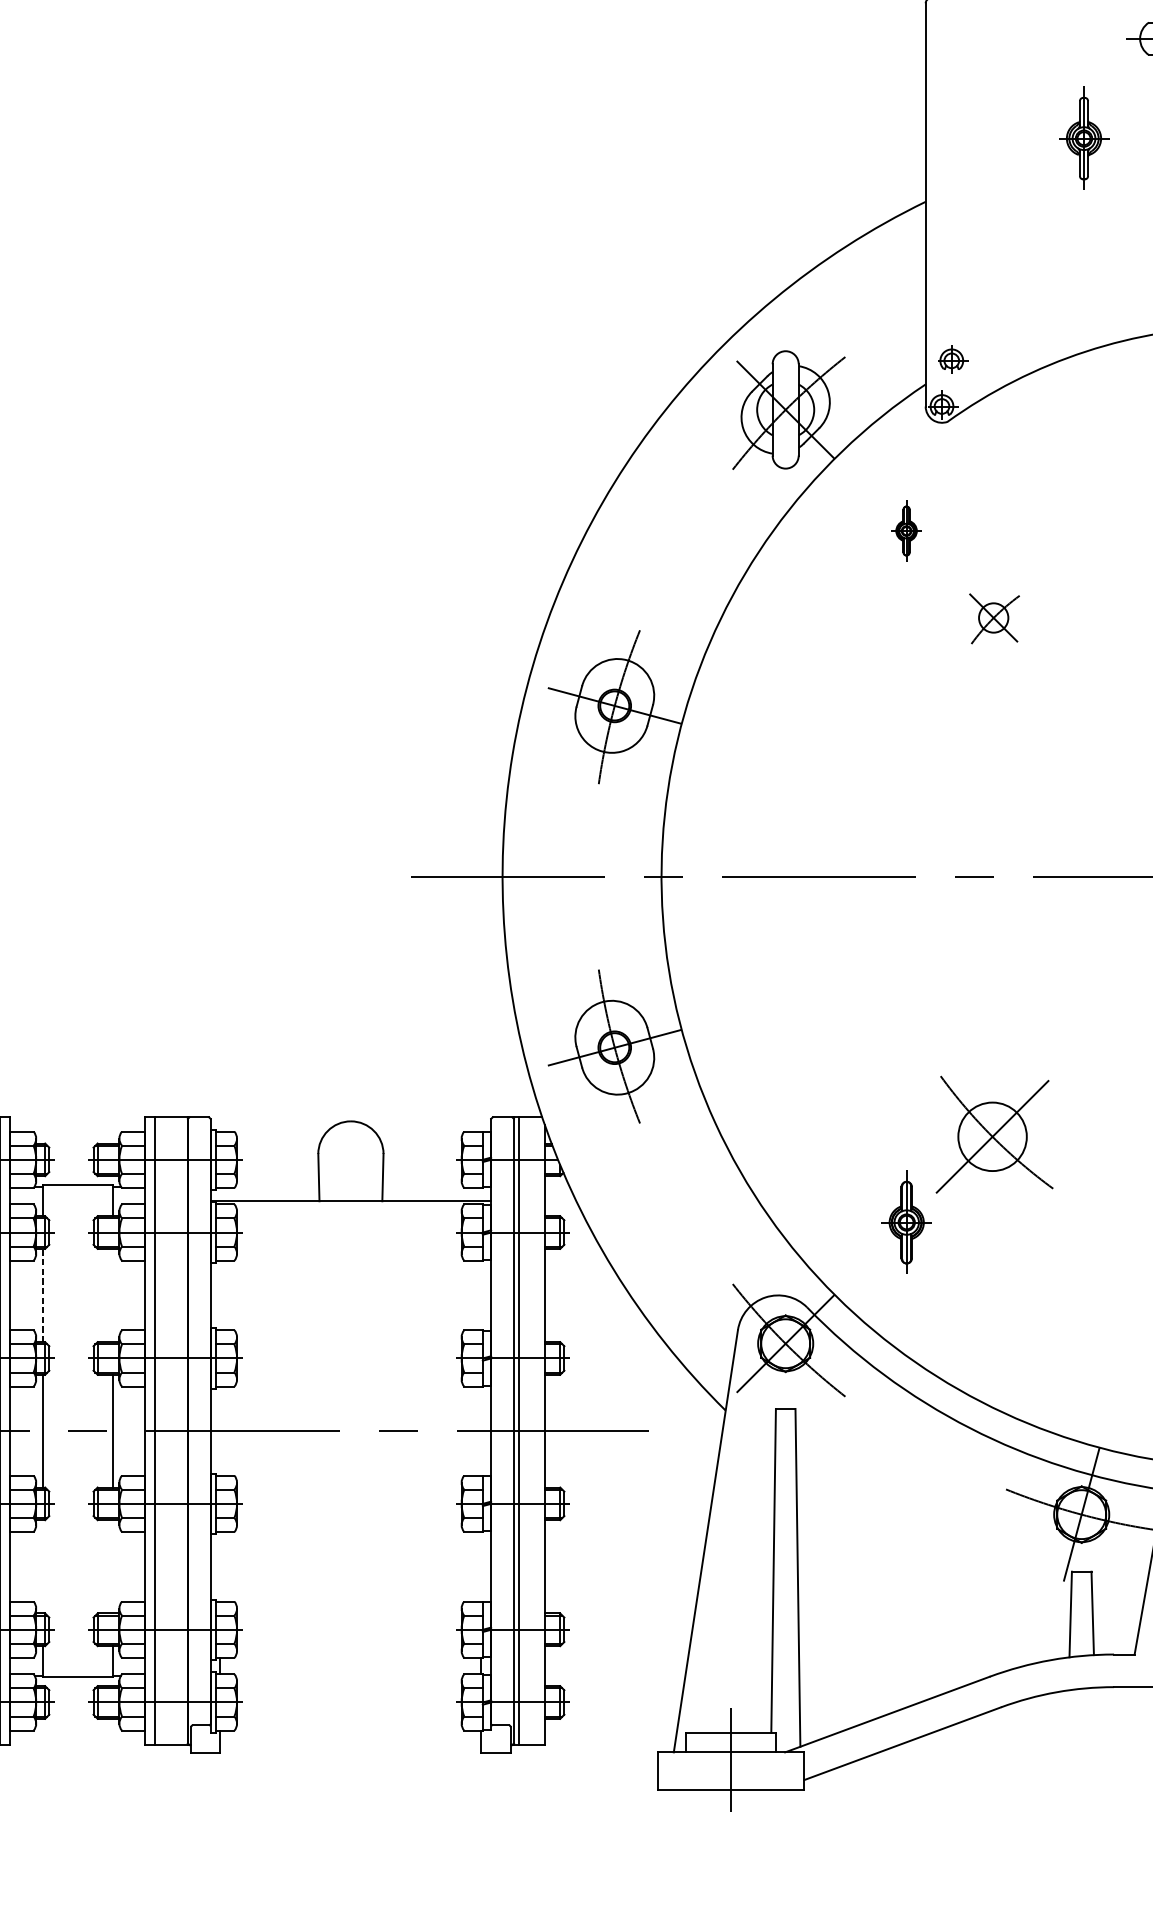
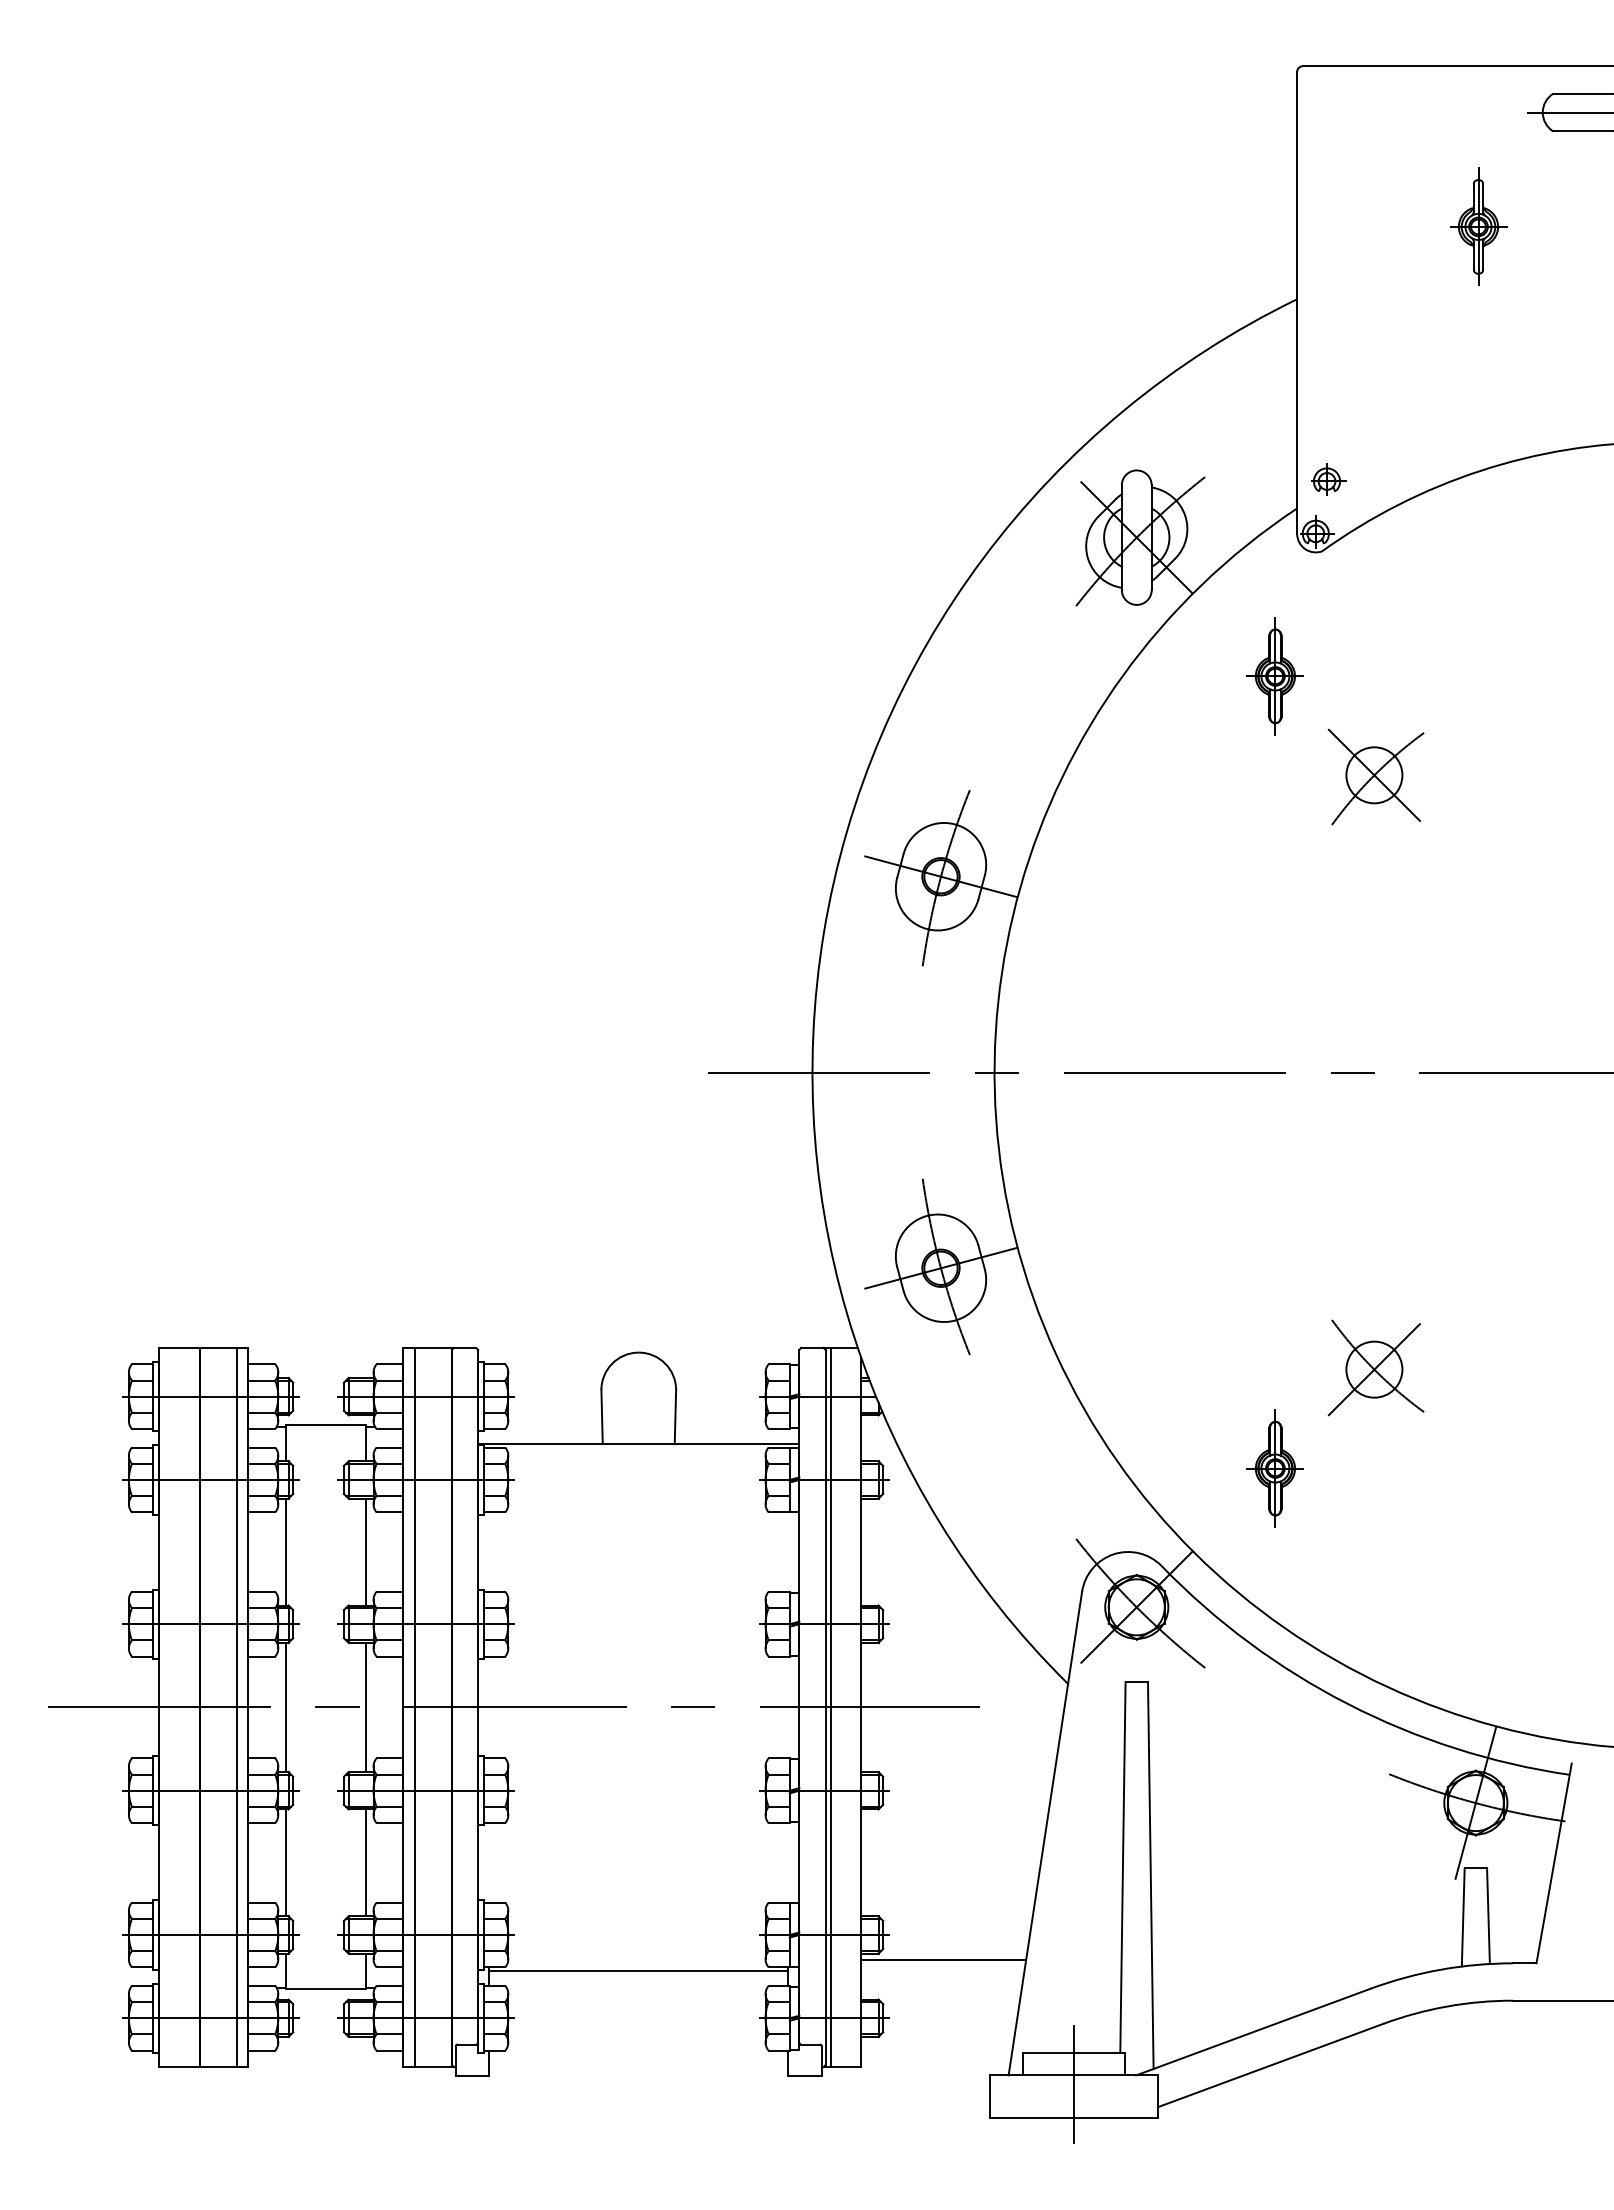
part: (905, 531) -> (1274, 676), size x1.67
part: (994, 618) -> (1375, 776), size x1.67
part: (994, 1134) -> (1375, 1367), size x0.71
line: (42, 1295) -> (285, 1551), dashed -> solid
line: (113, 1295) -> (366, 1551), added
line: (42, 1566) -> (285, 1862), added
line: (113, 1566) -> (366, 1862), added
line: (616, 1651) -> (943, 1959), added
line: (350, 1660) -> (638, 1970), added

